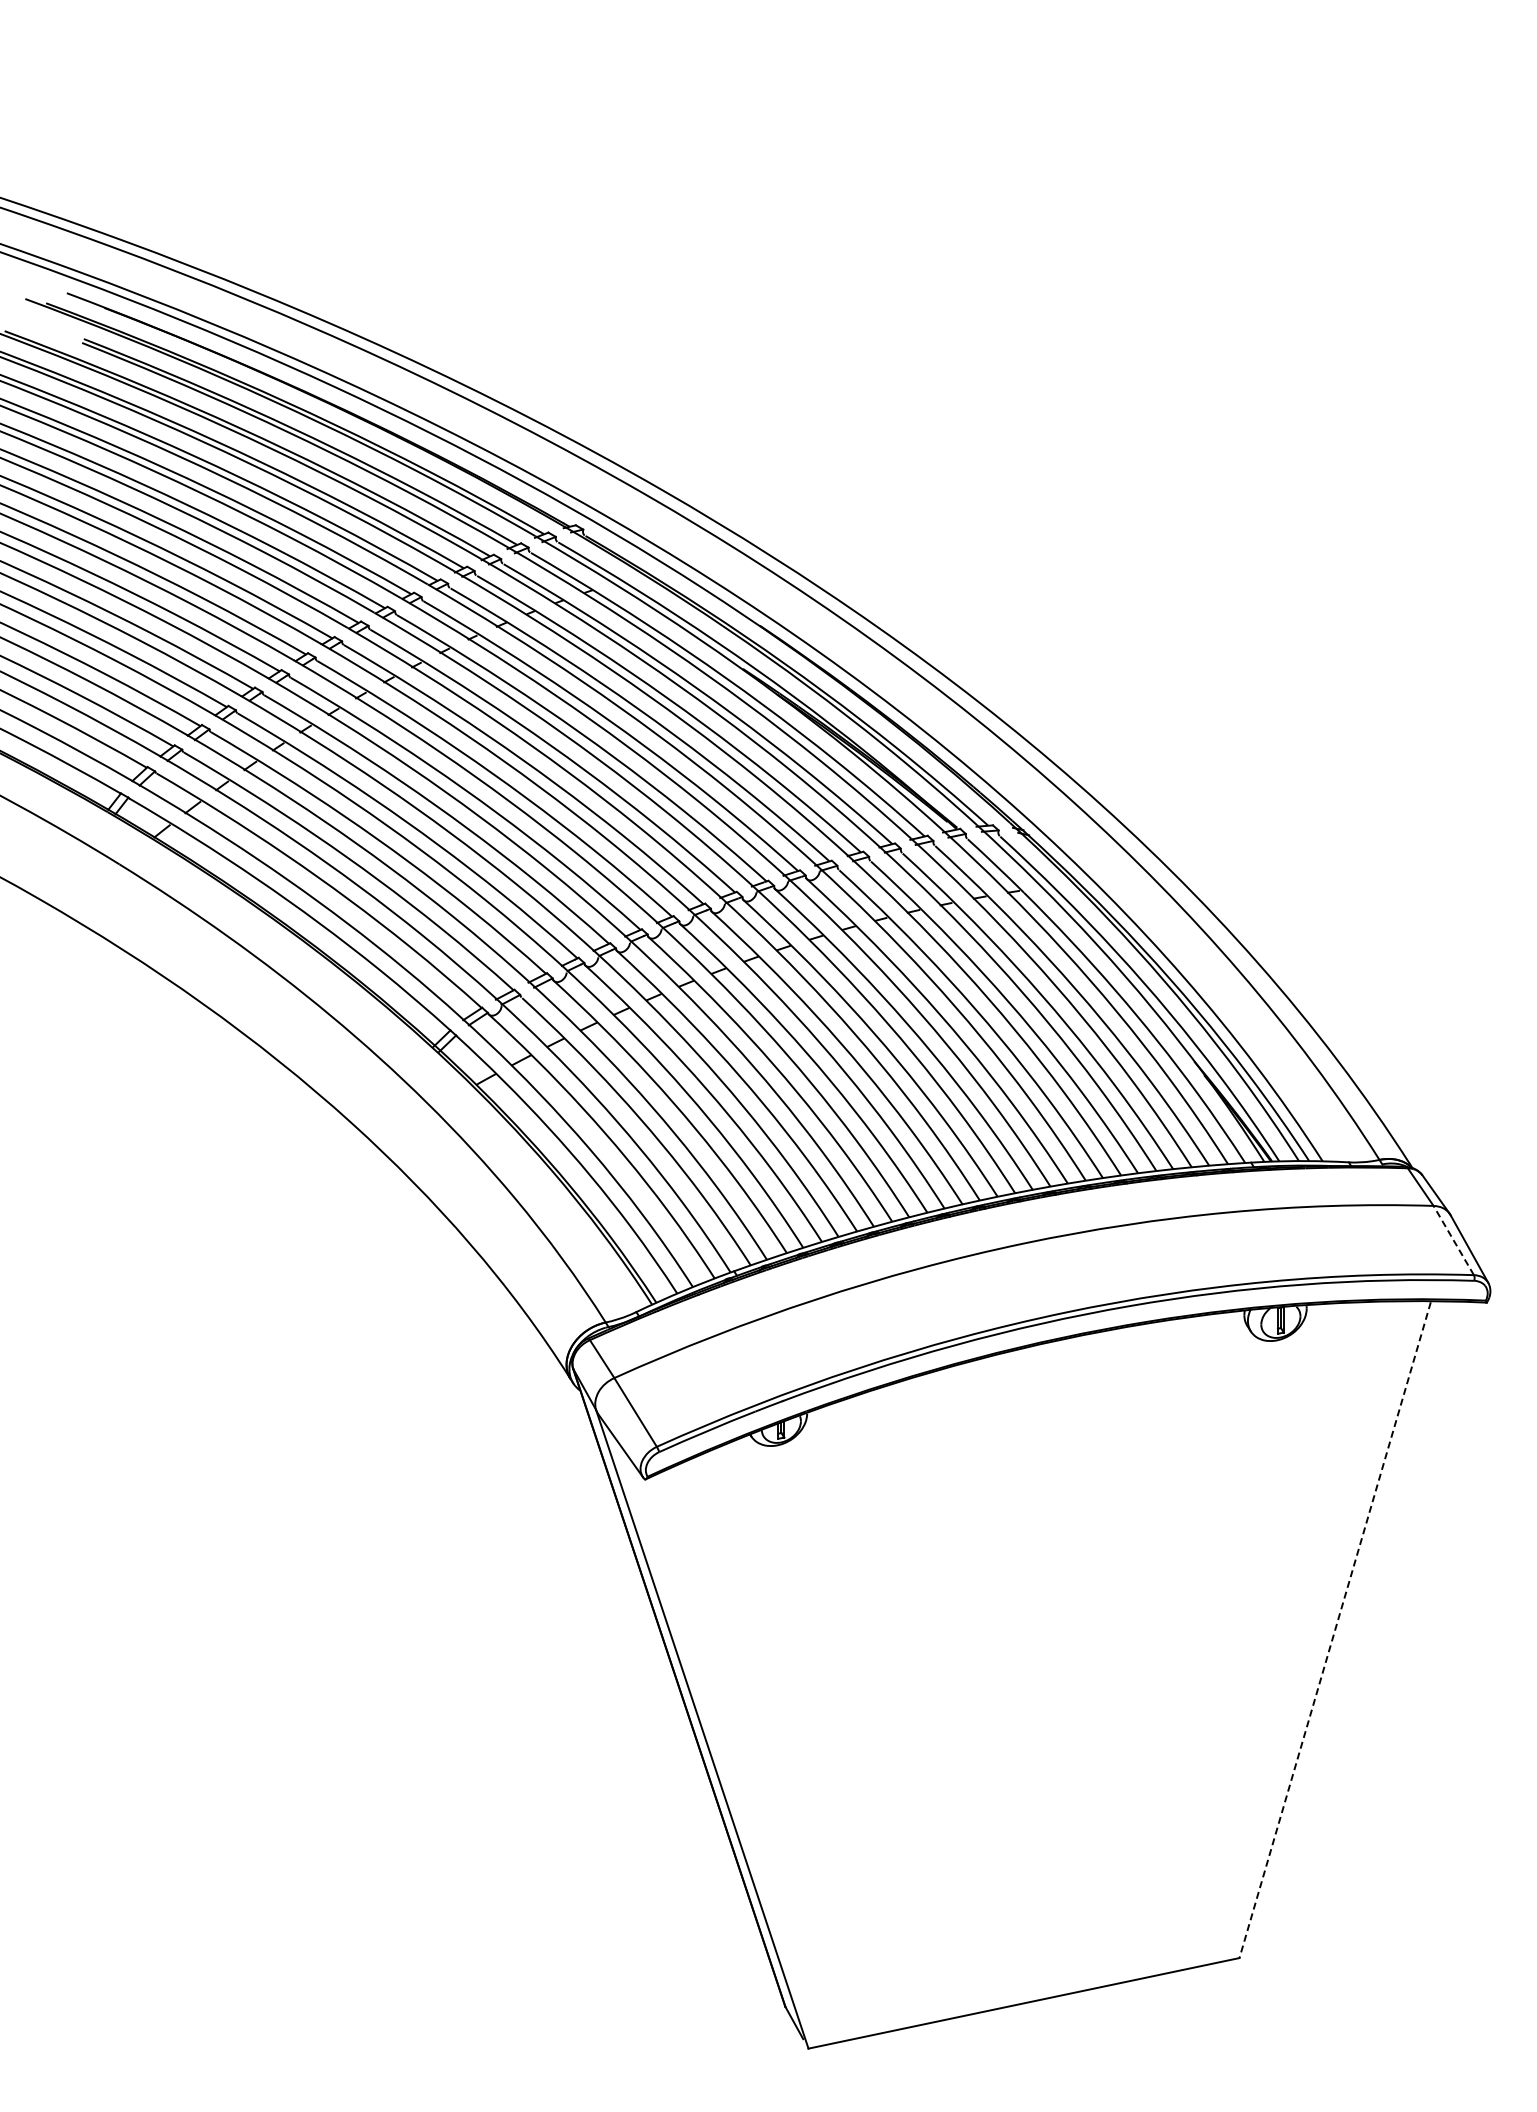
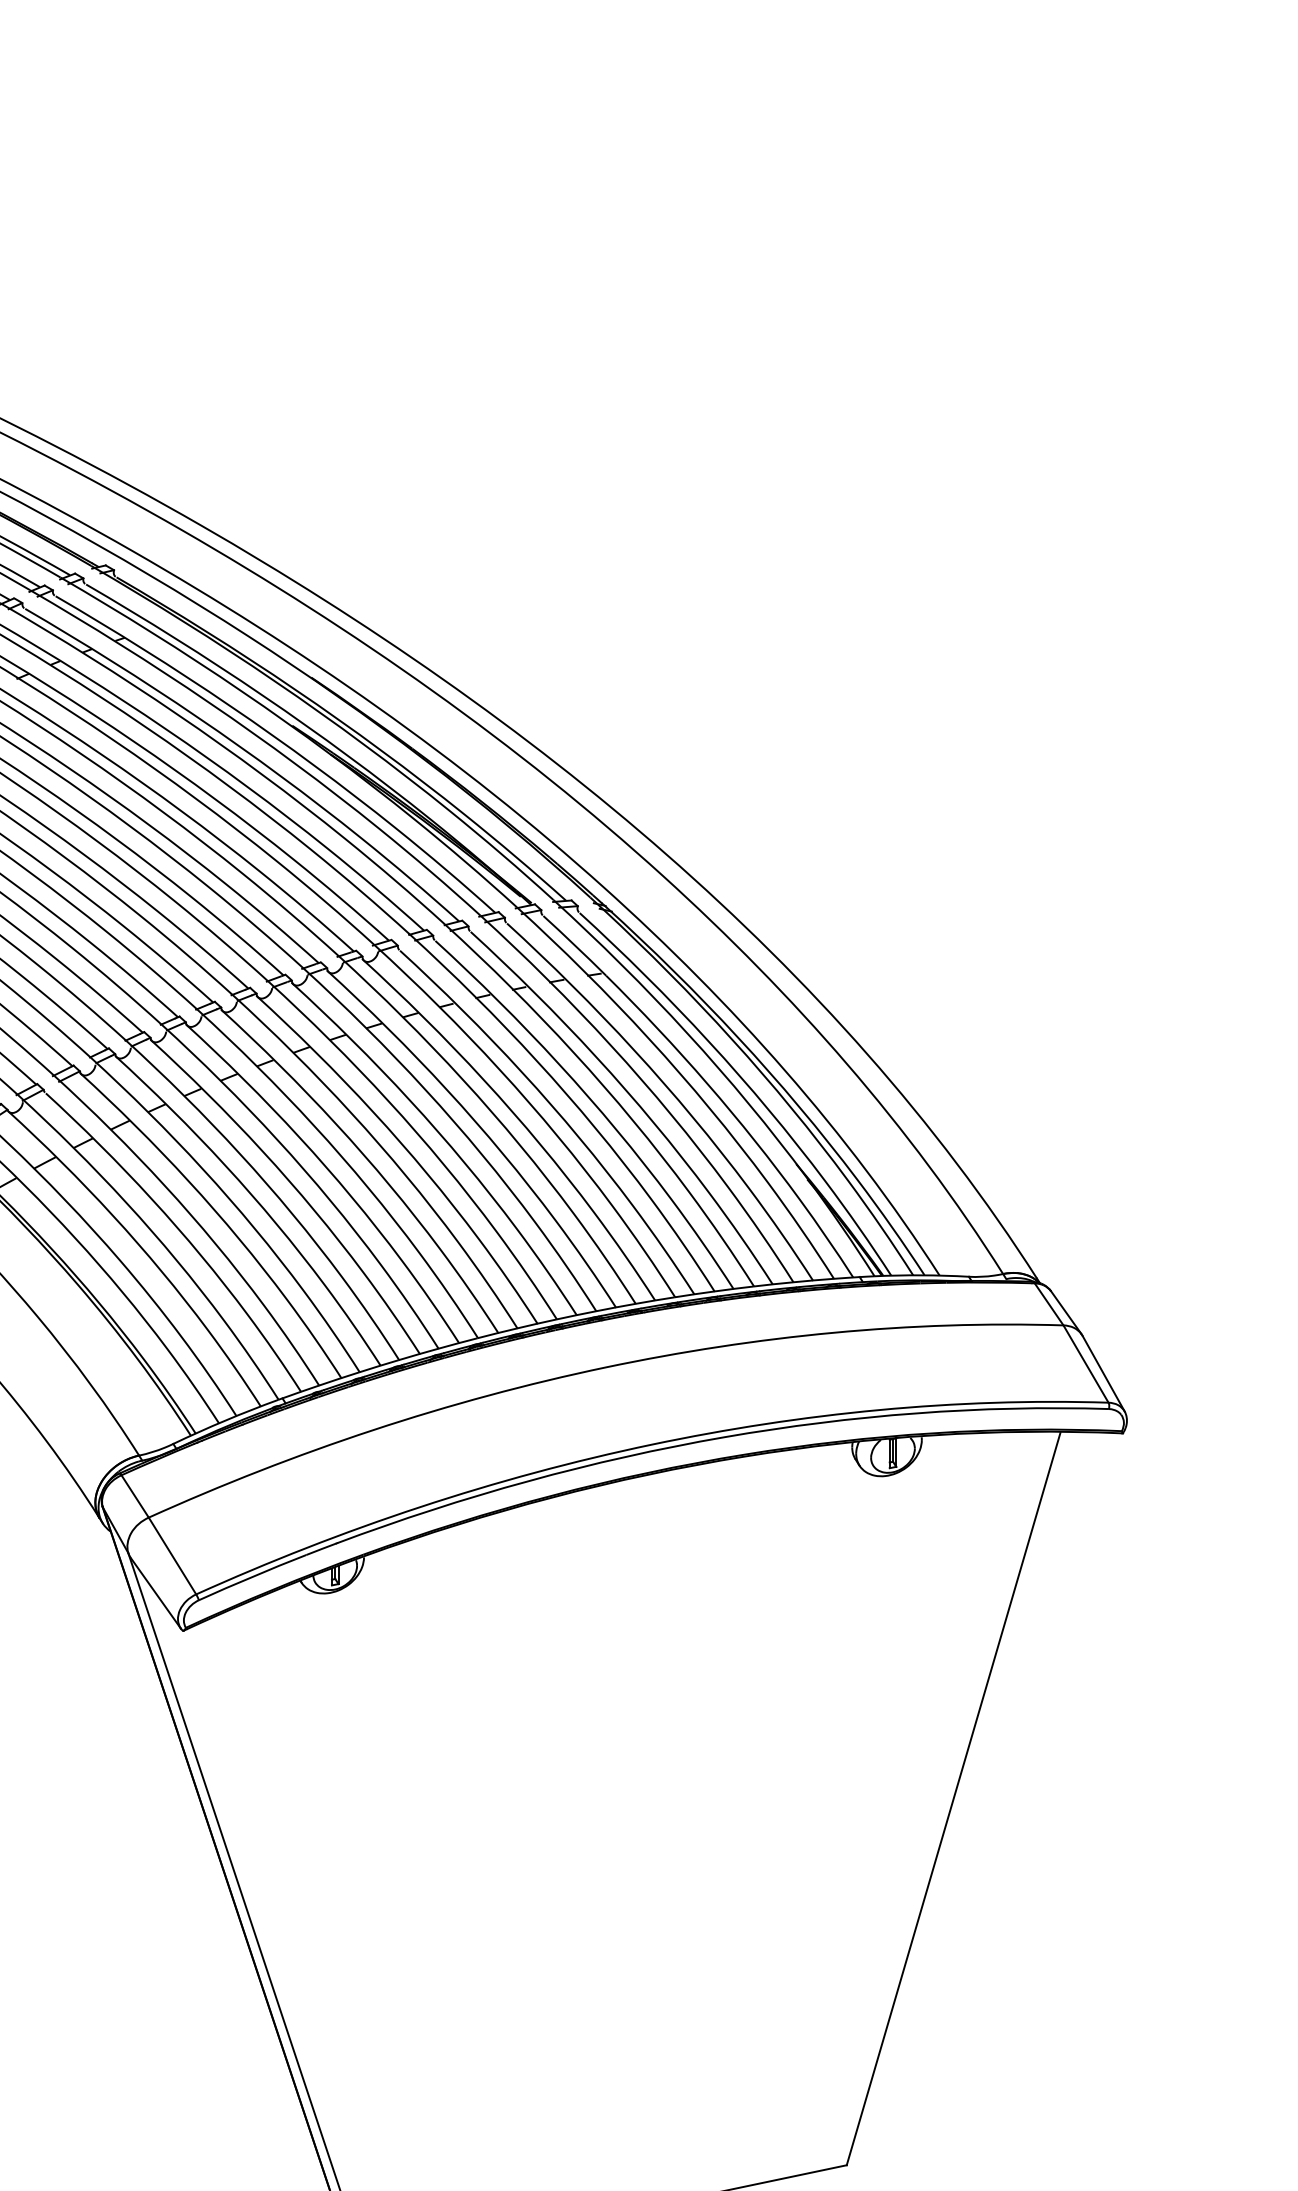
line: (1453, 1240) -> (1085, 1364), dashed -> solid
line: (1335, 1630) -> (953, 1799), dashed -> solid

